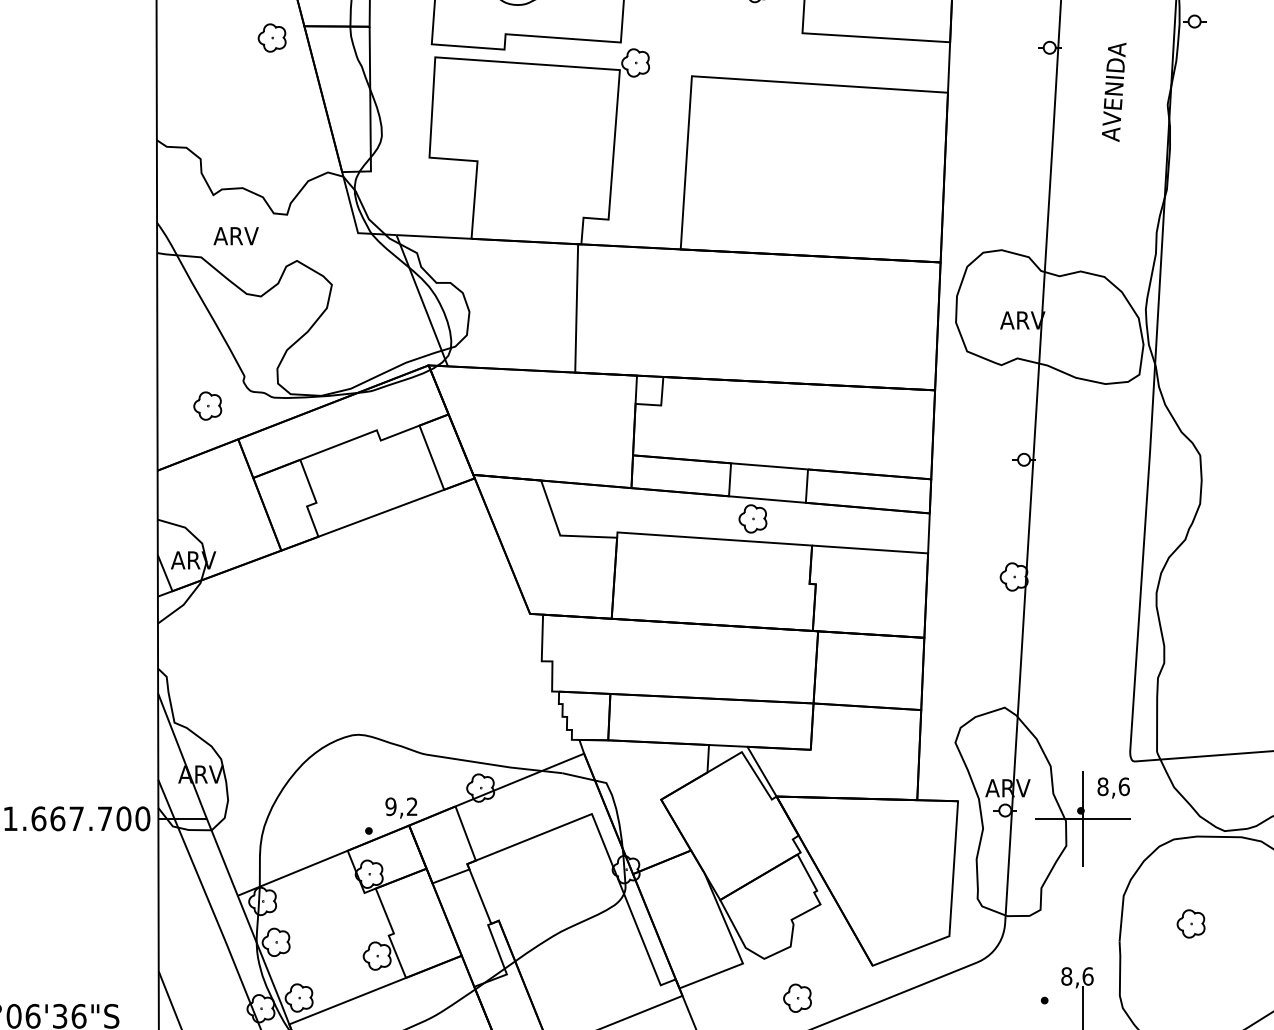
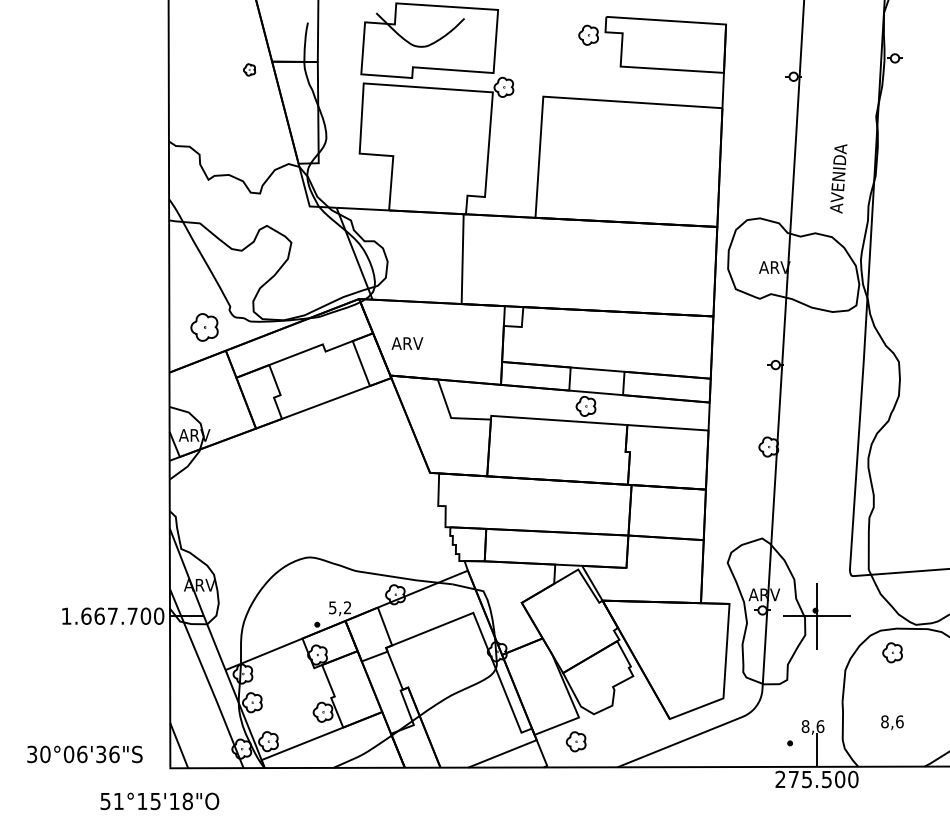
part: (272, 37) -> (249, 69), size x0.6
text: (1113, 91) -> (838, 178), moved
text: (236, 236) -> (407, 343), moved
part: (207, 406) -> (204, 327), size x1.4
text: (1113, 787) -> (892, 722), moved
text: (390, 806) -> (332, 607), 9,2 -> 5,2
part: (1190, 923) -> (892, 652), moved
part: (796, 997) -> (575, 741), moved

